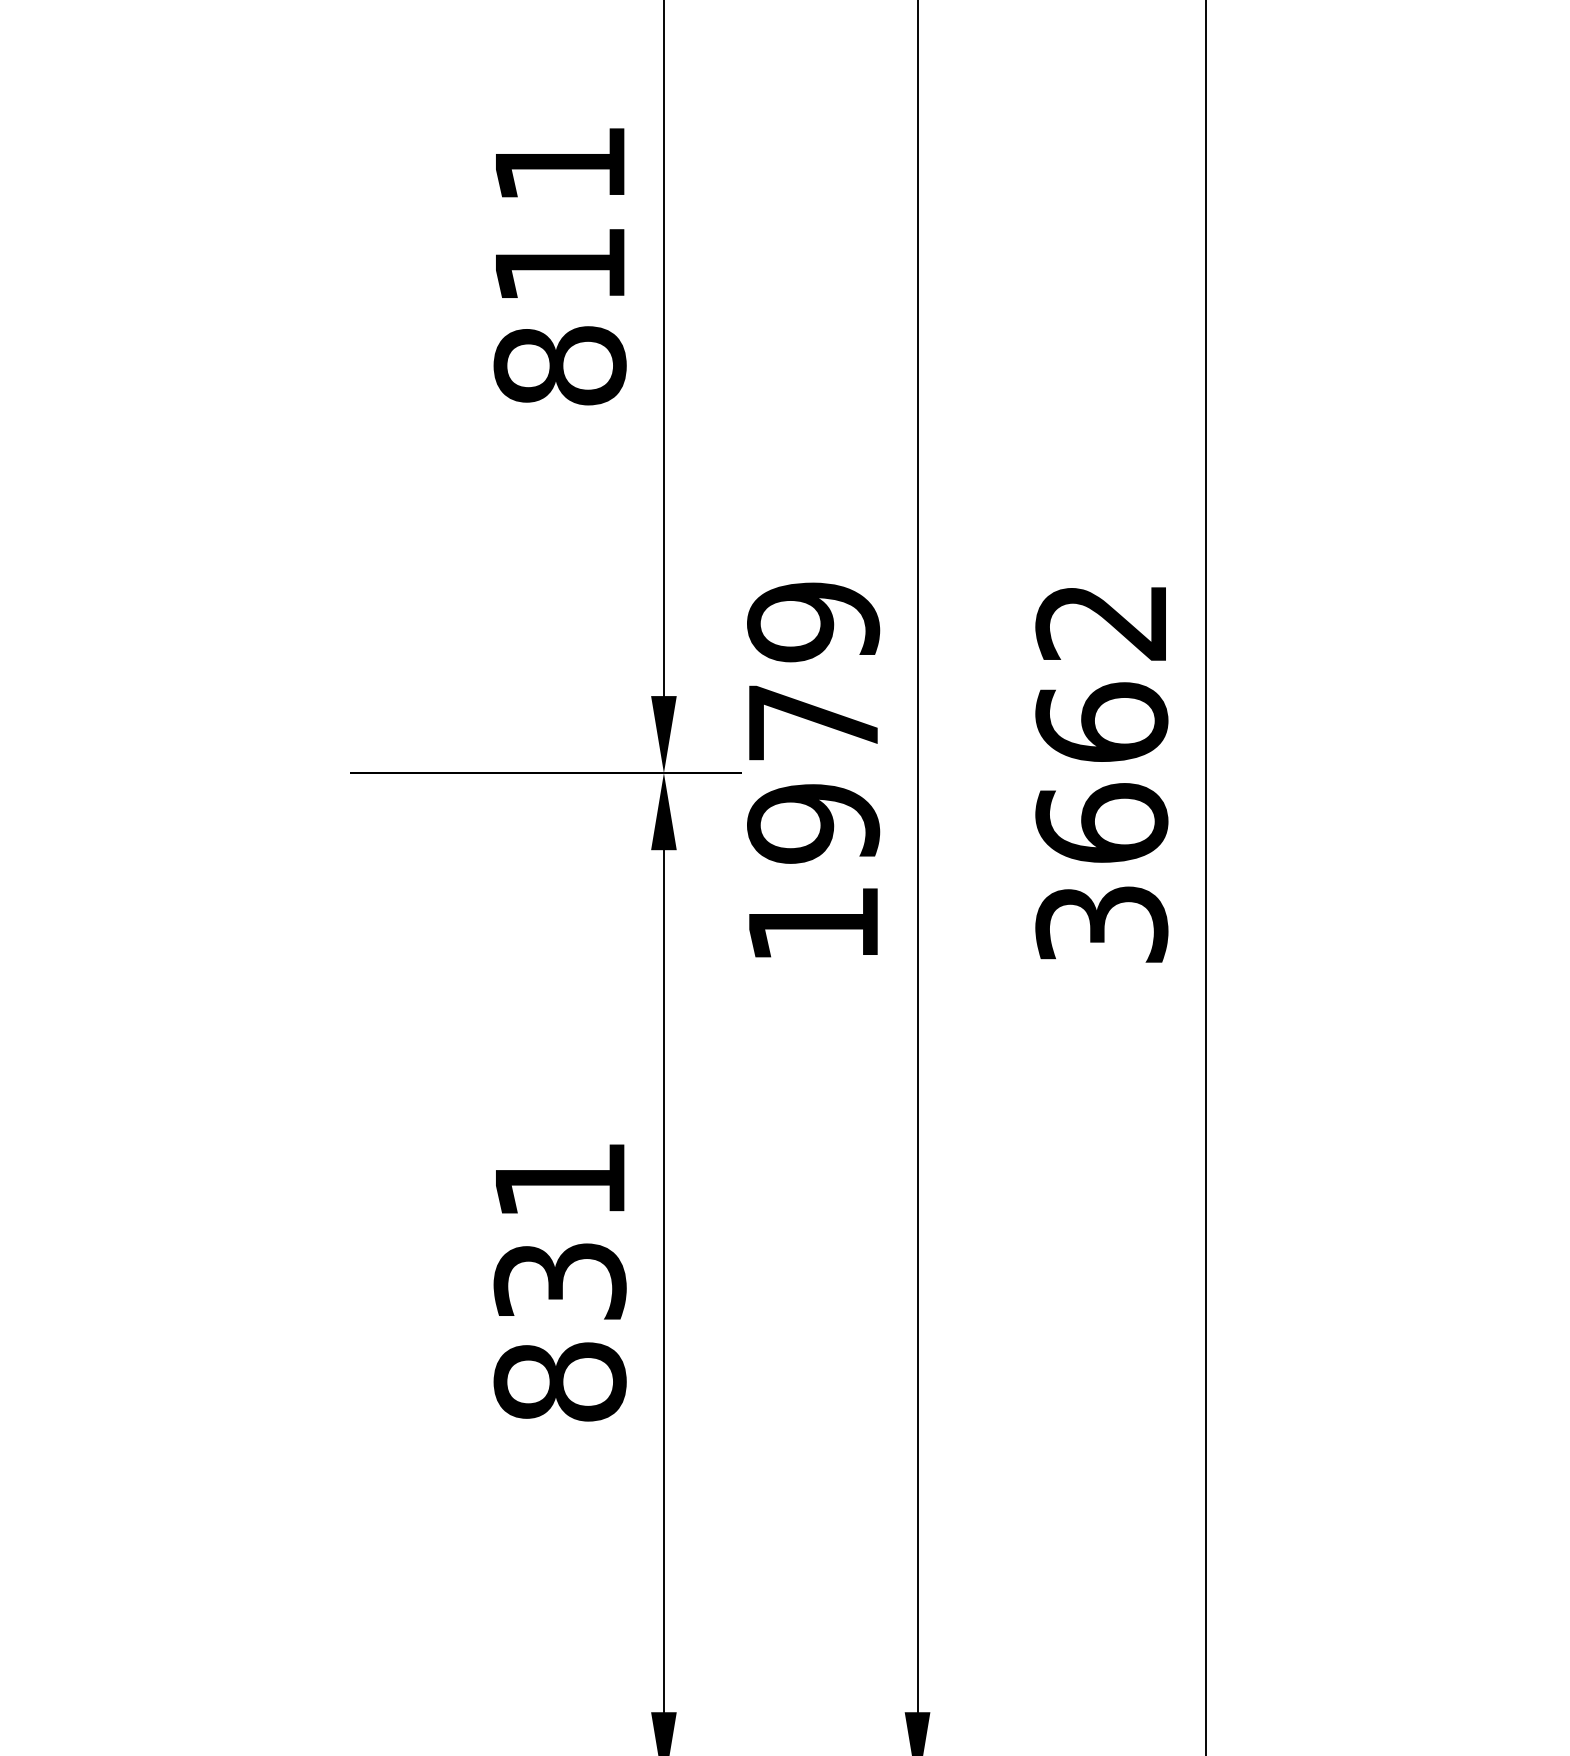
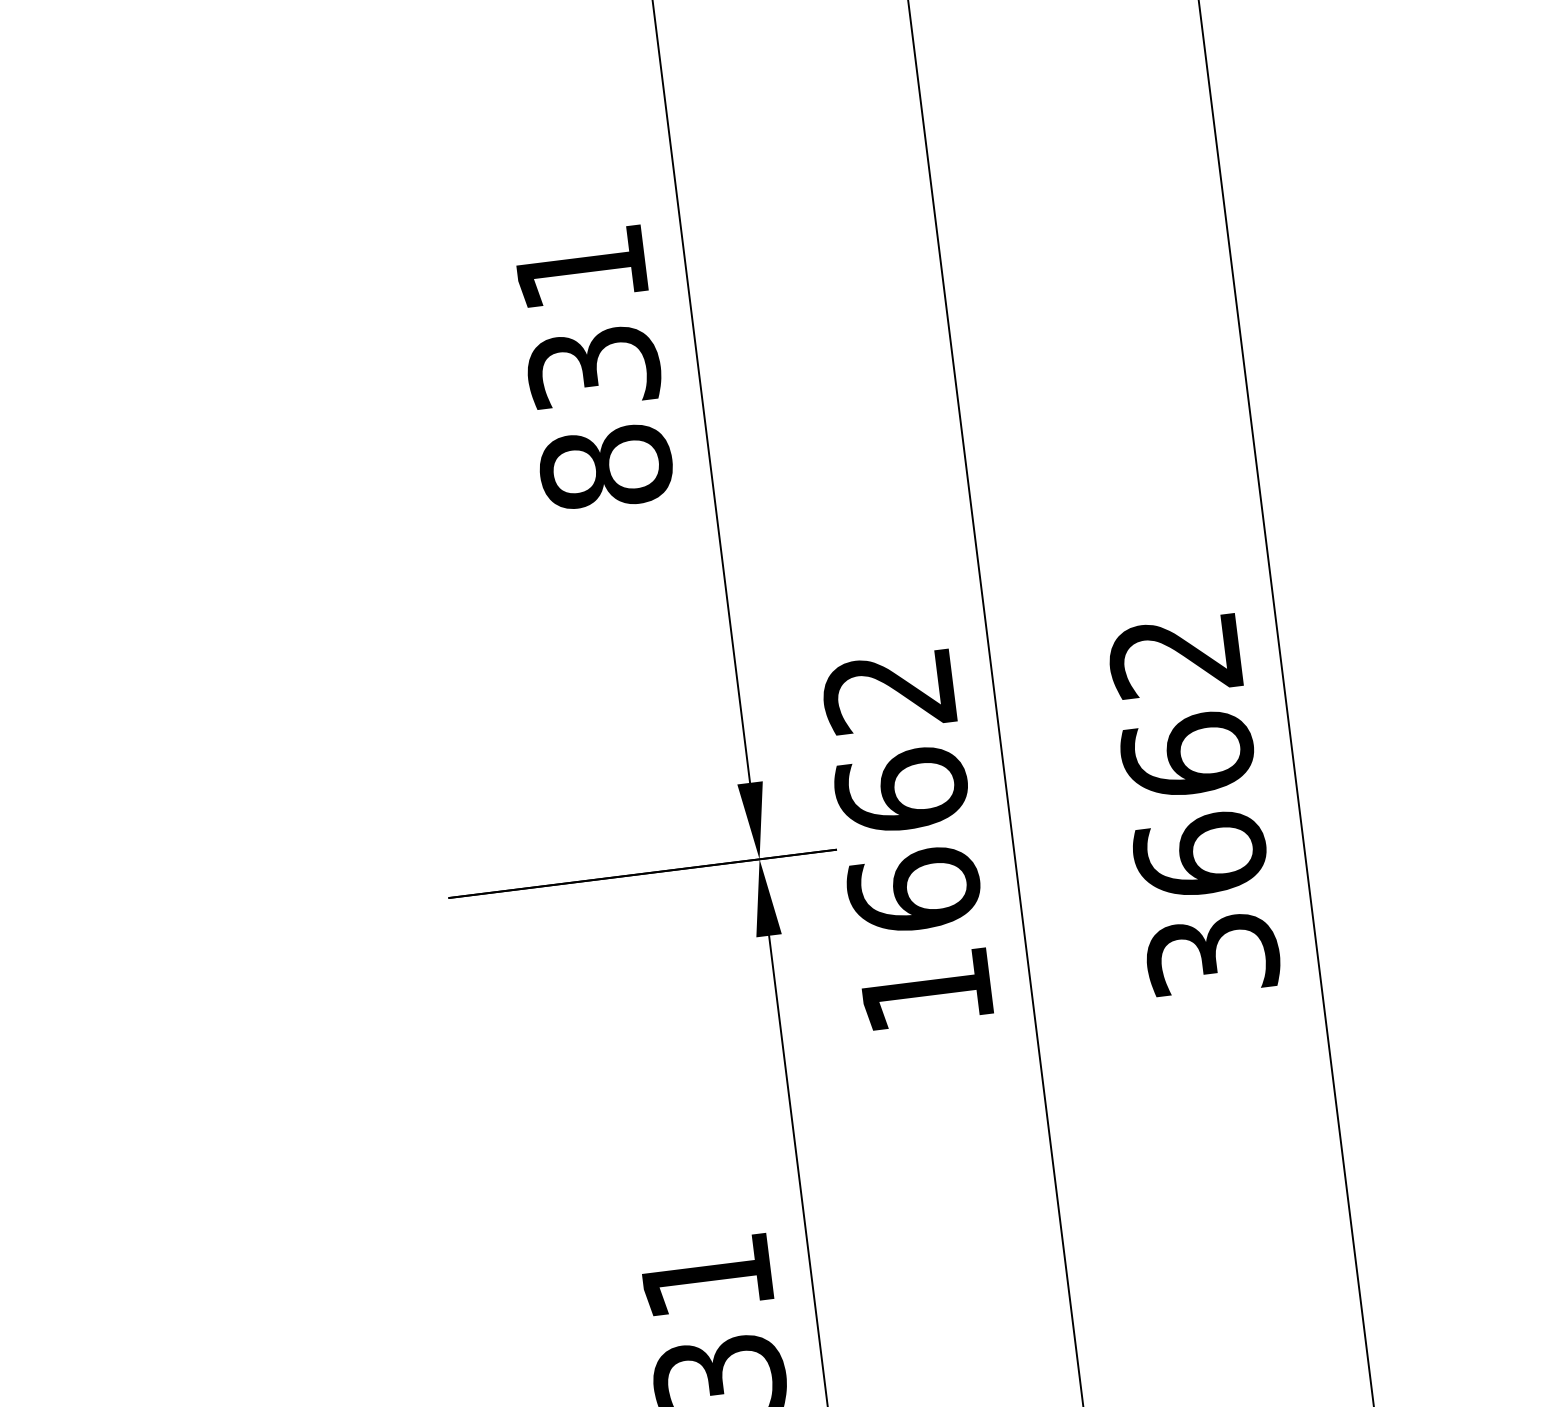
text: (559, 265) -> (593, 368), 811 -> 831
text: (813, 722) -> (901, 790), 1979 -> 1662

